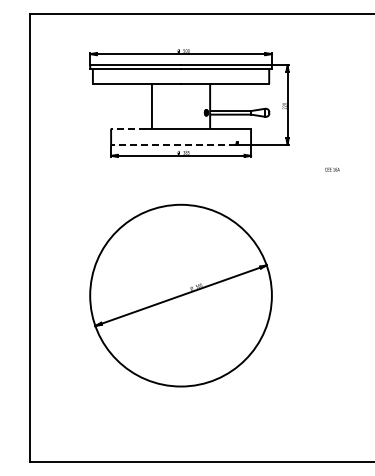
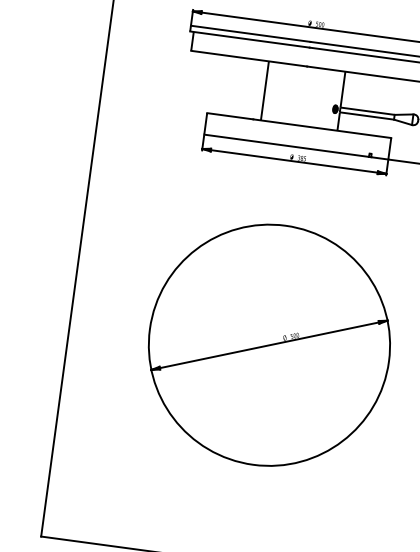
line: (128, 128) -> (230, 116), dashed -> solid
line: (173, 145) -> (286, 146), dashed -> solid

